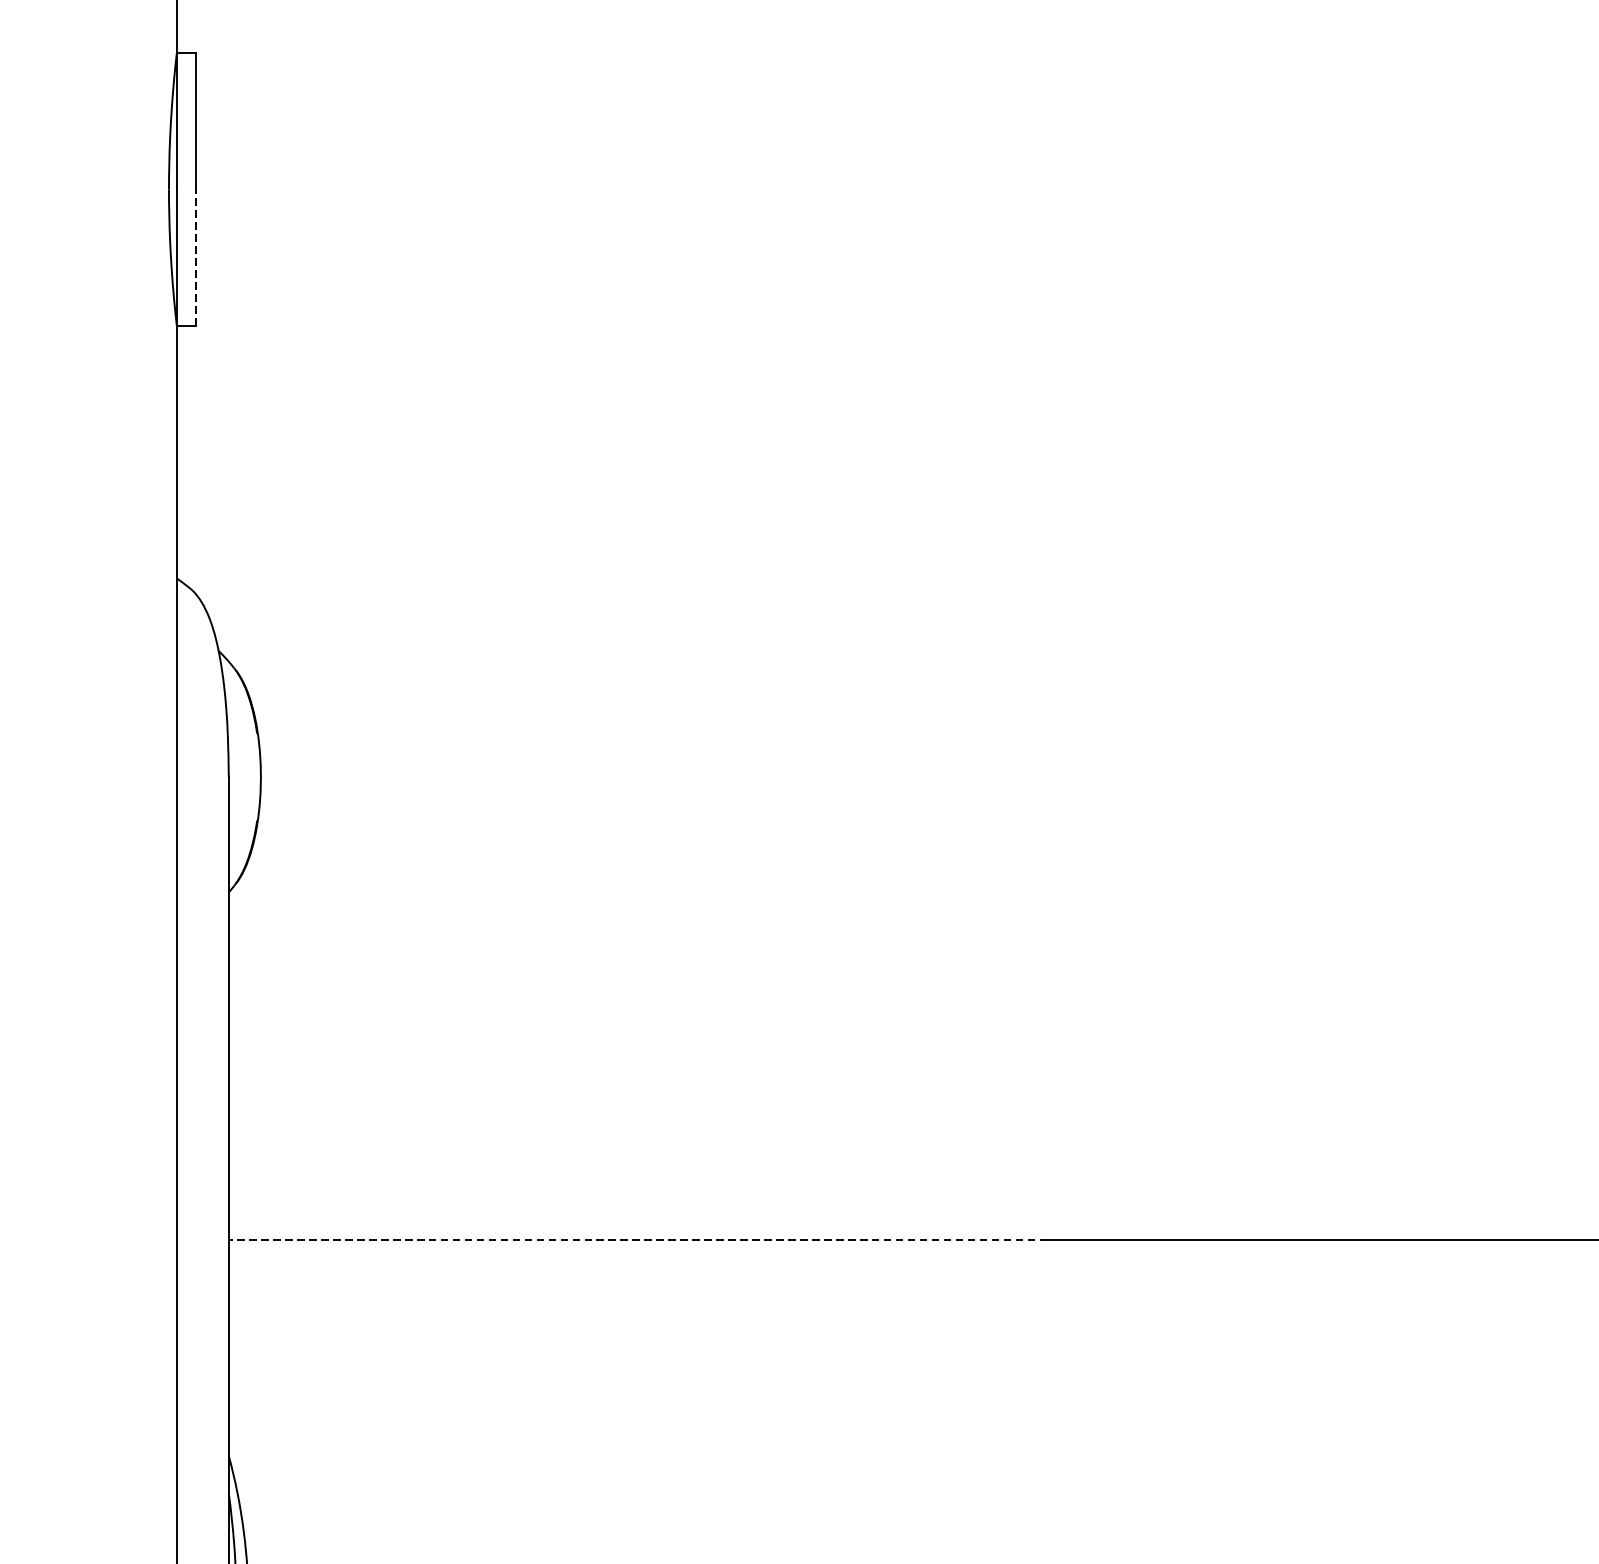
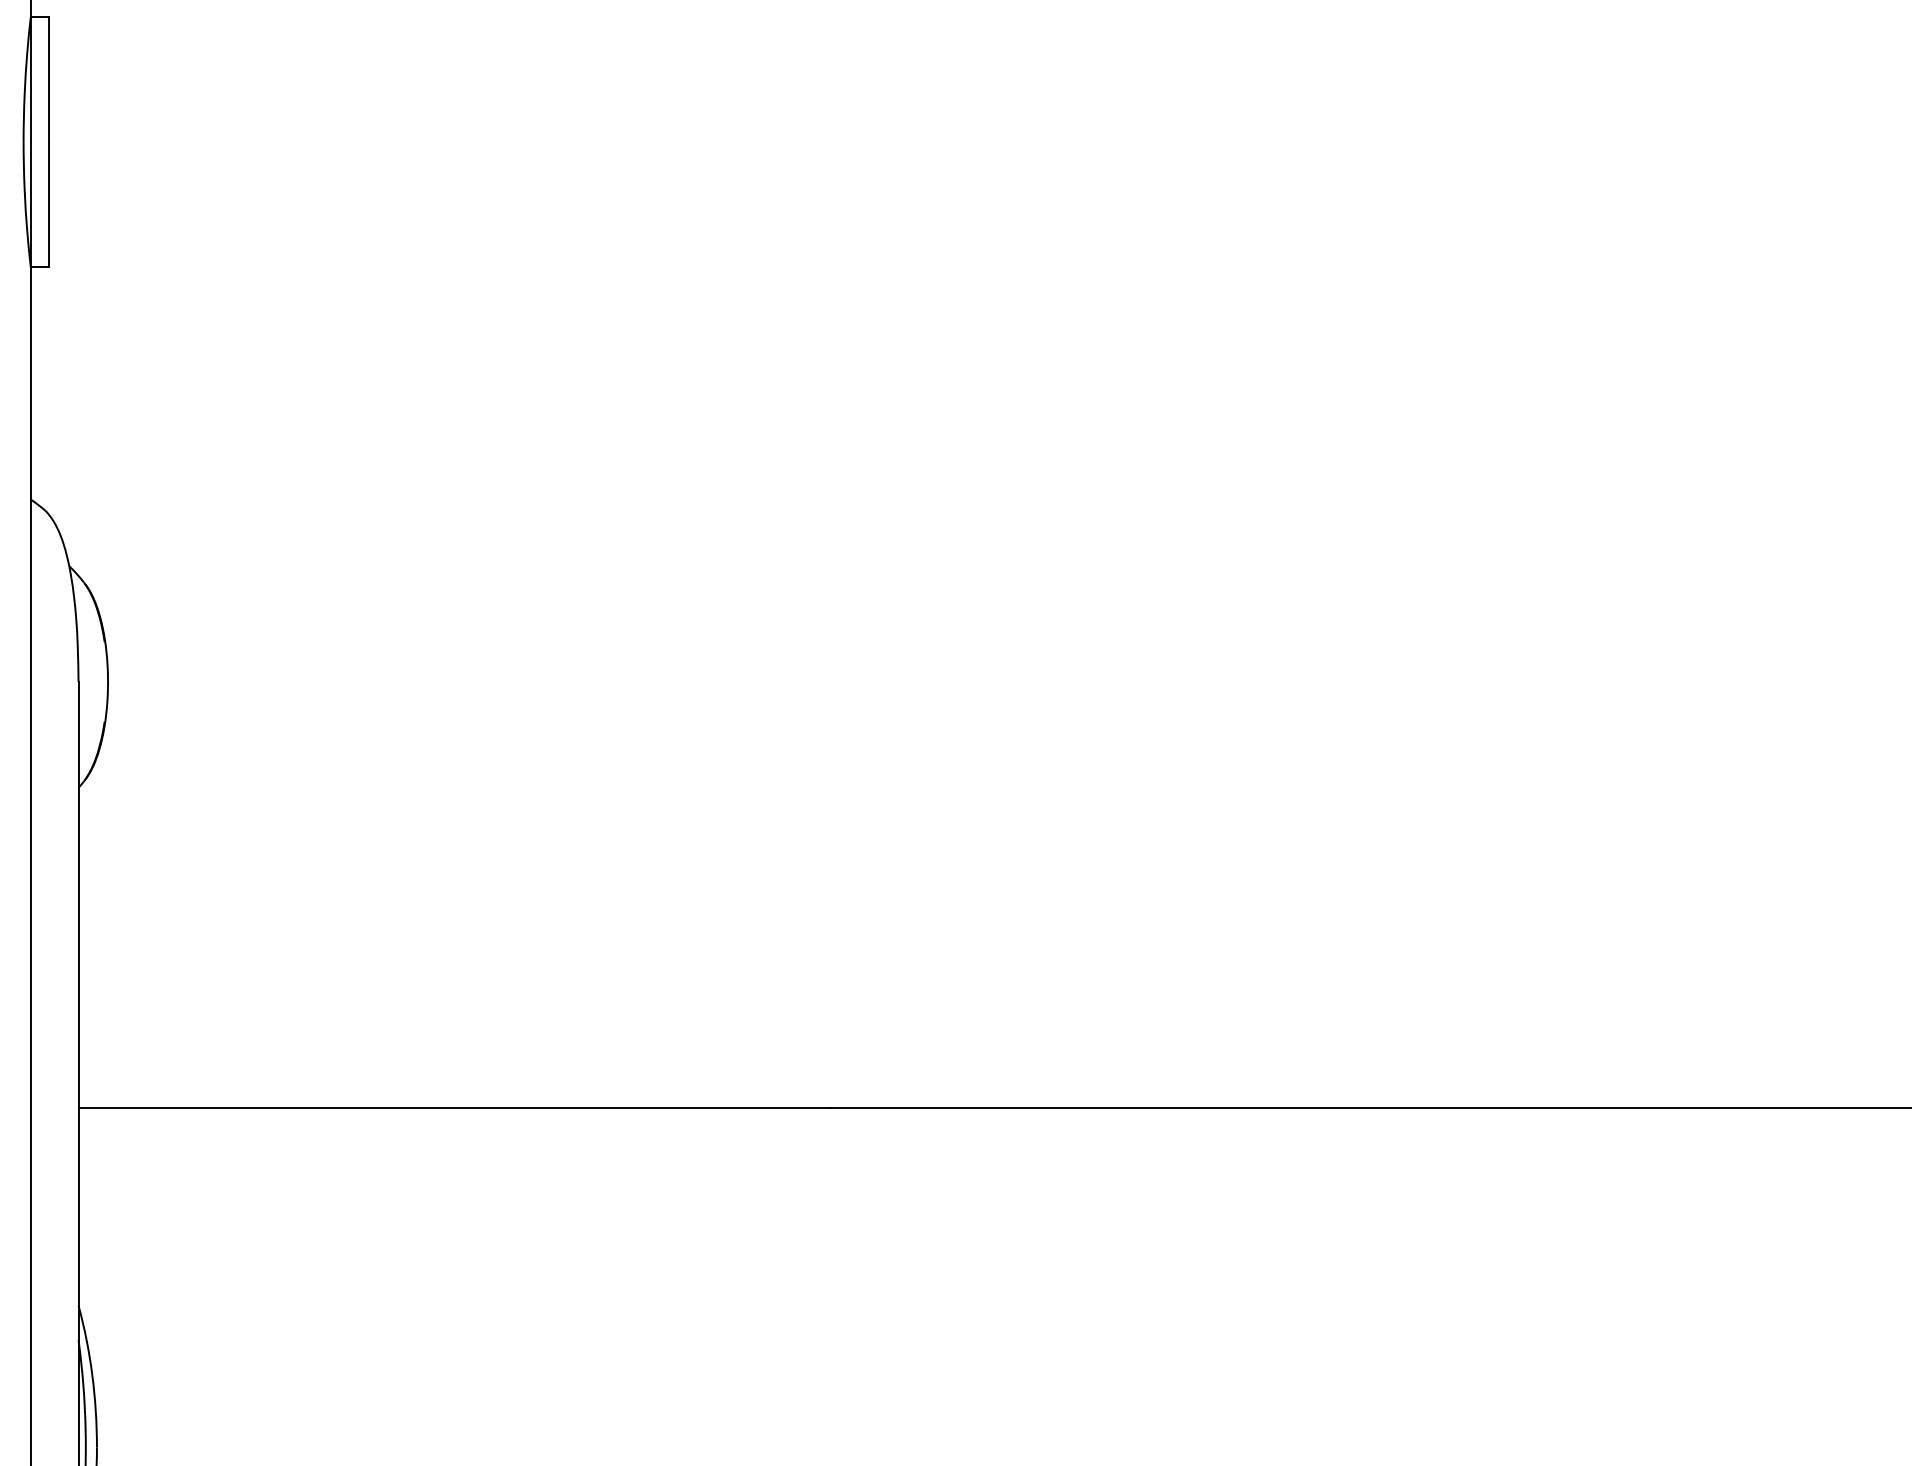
line: (196, 257) -> (48, 204), dashed -> solid
line: (638, 1240) -> (454, 1107), dashed -> solid

